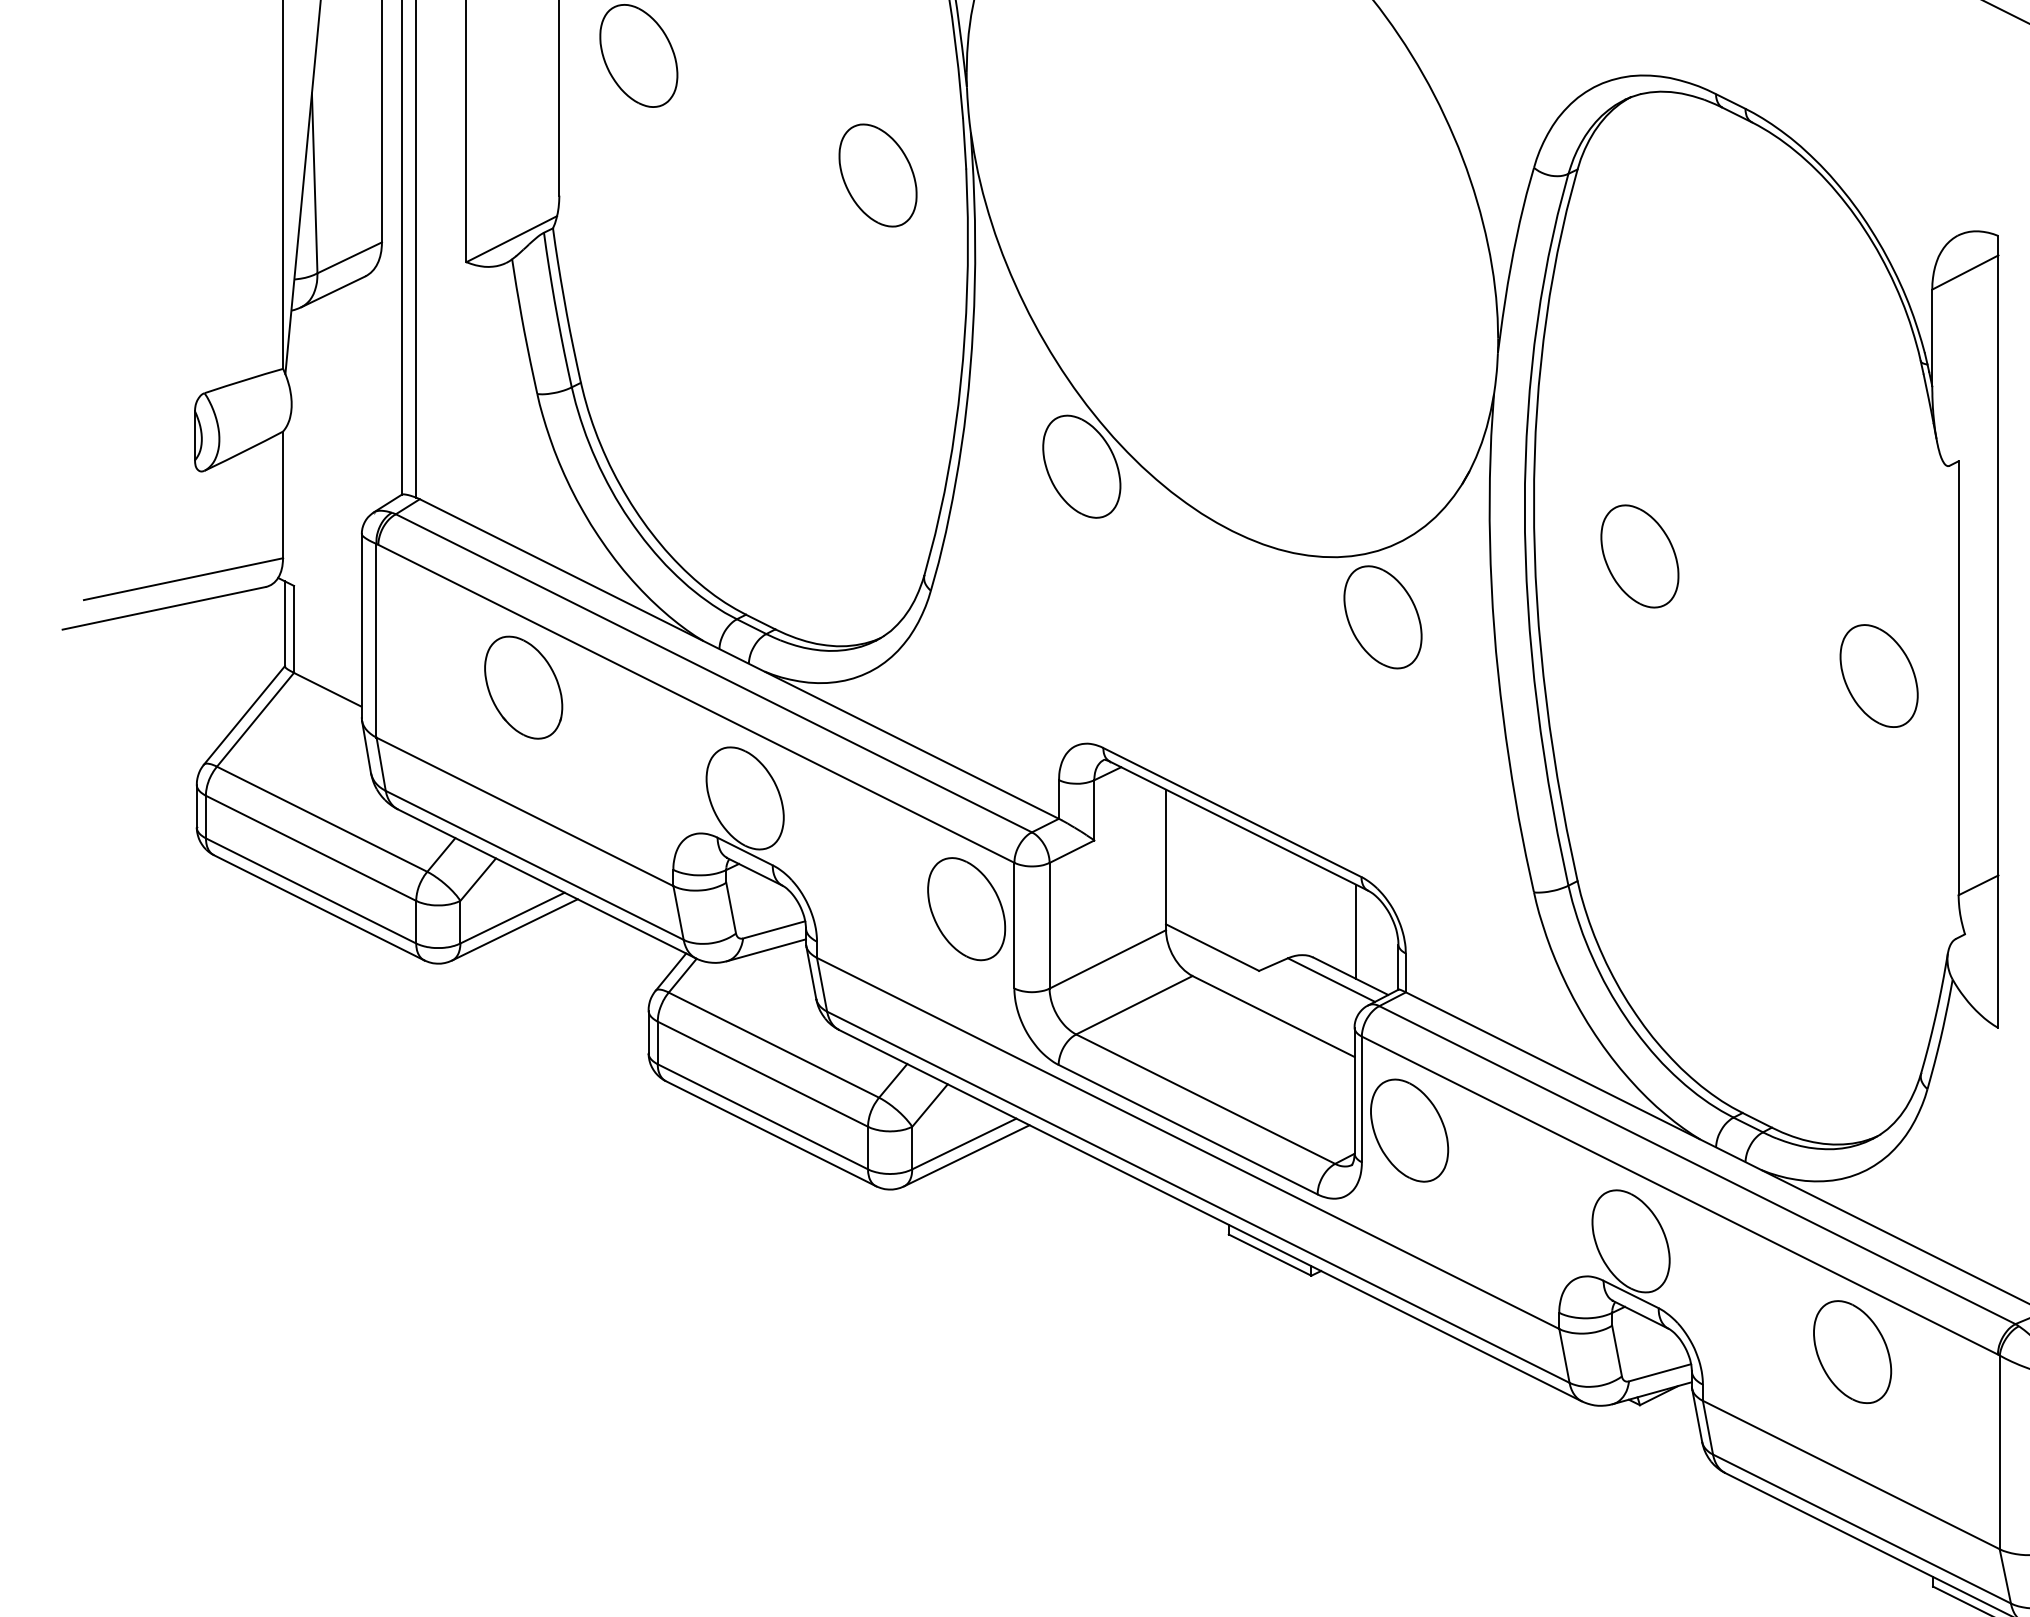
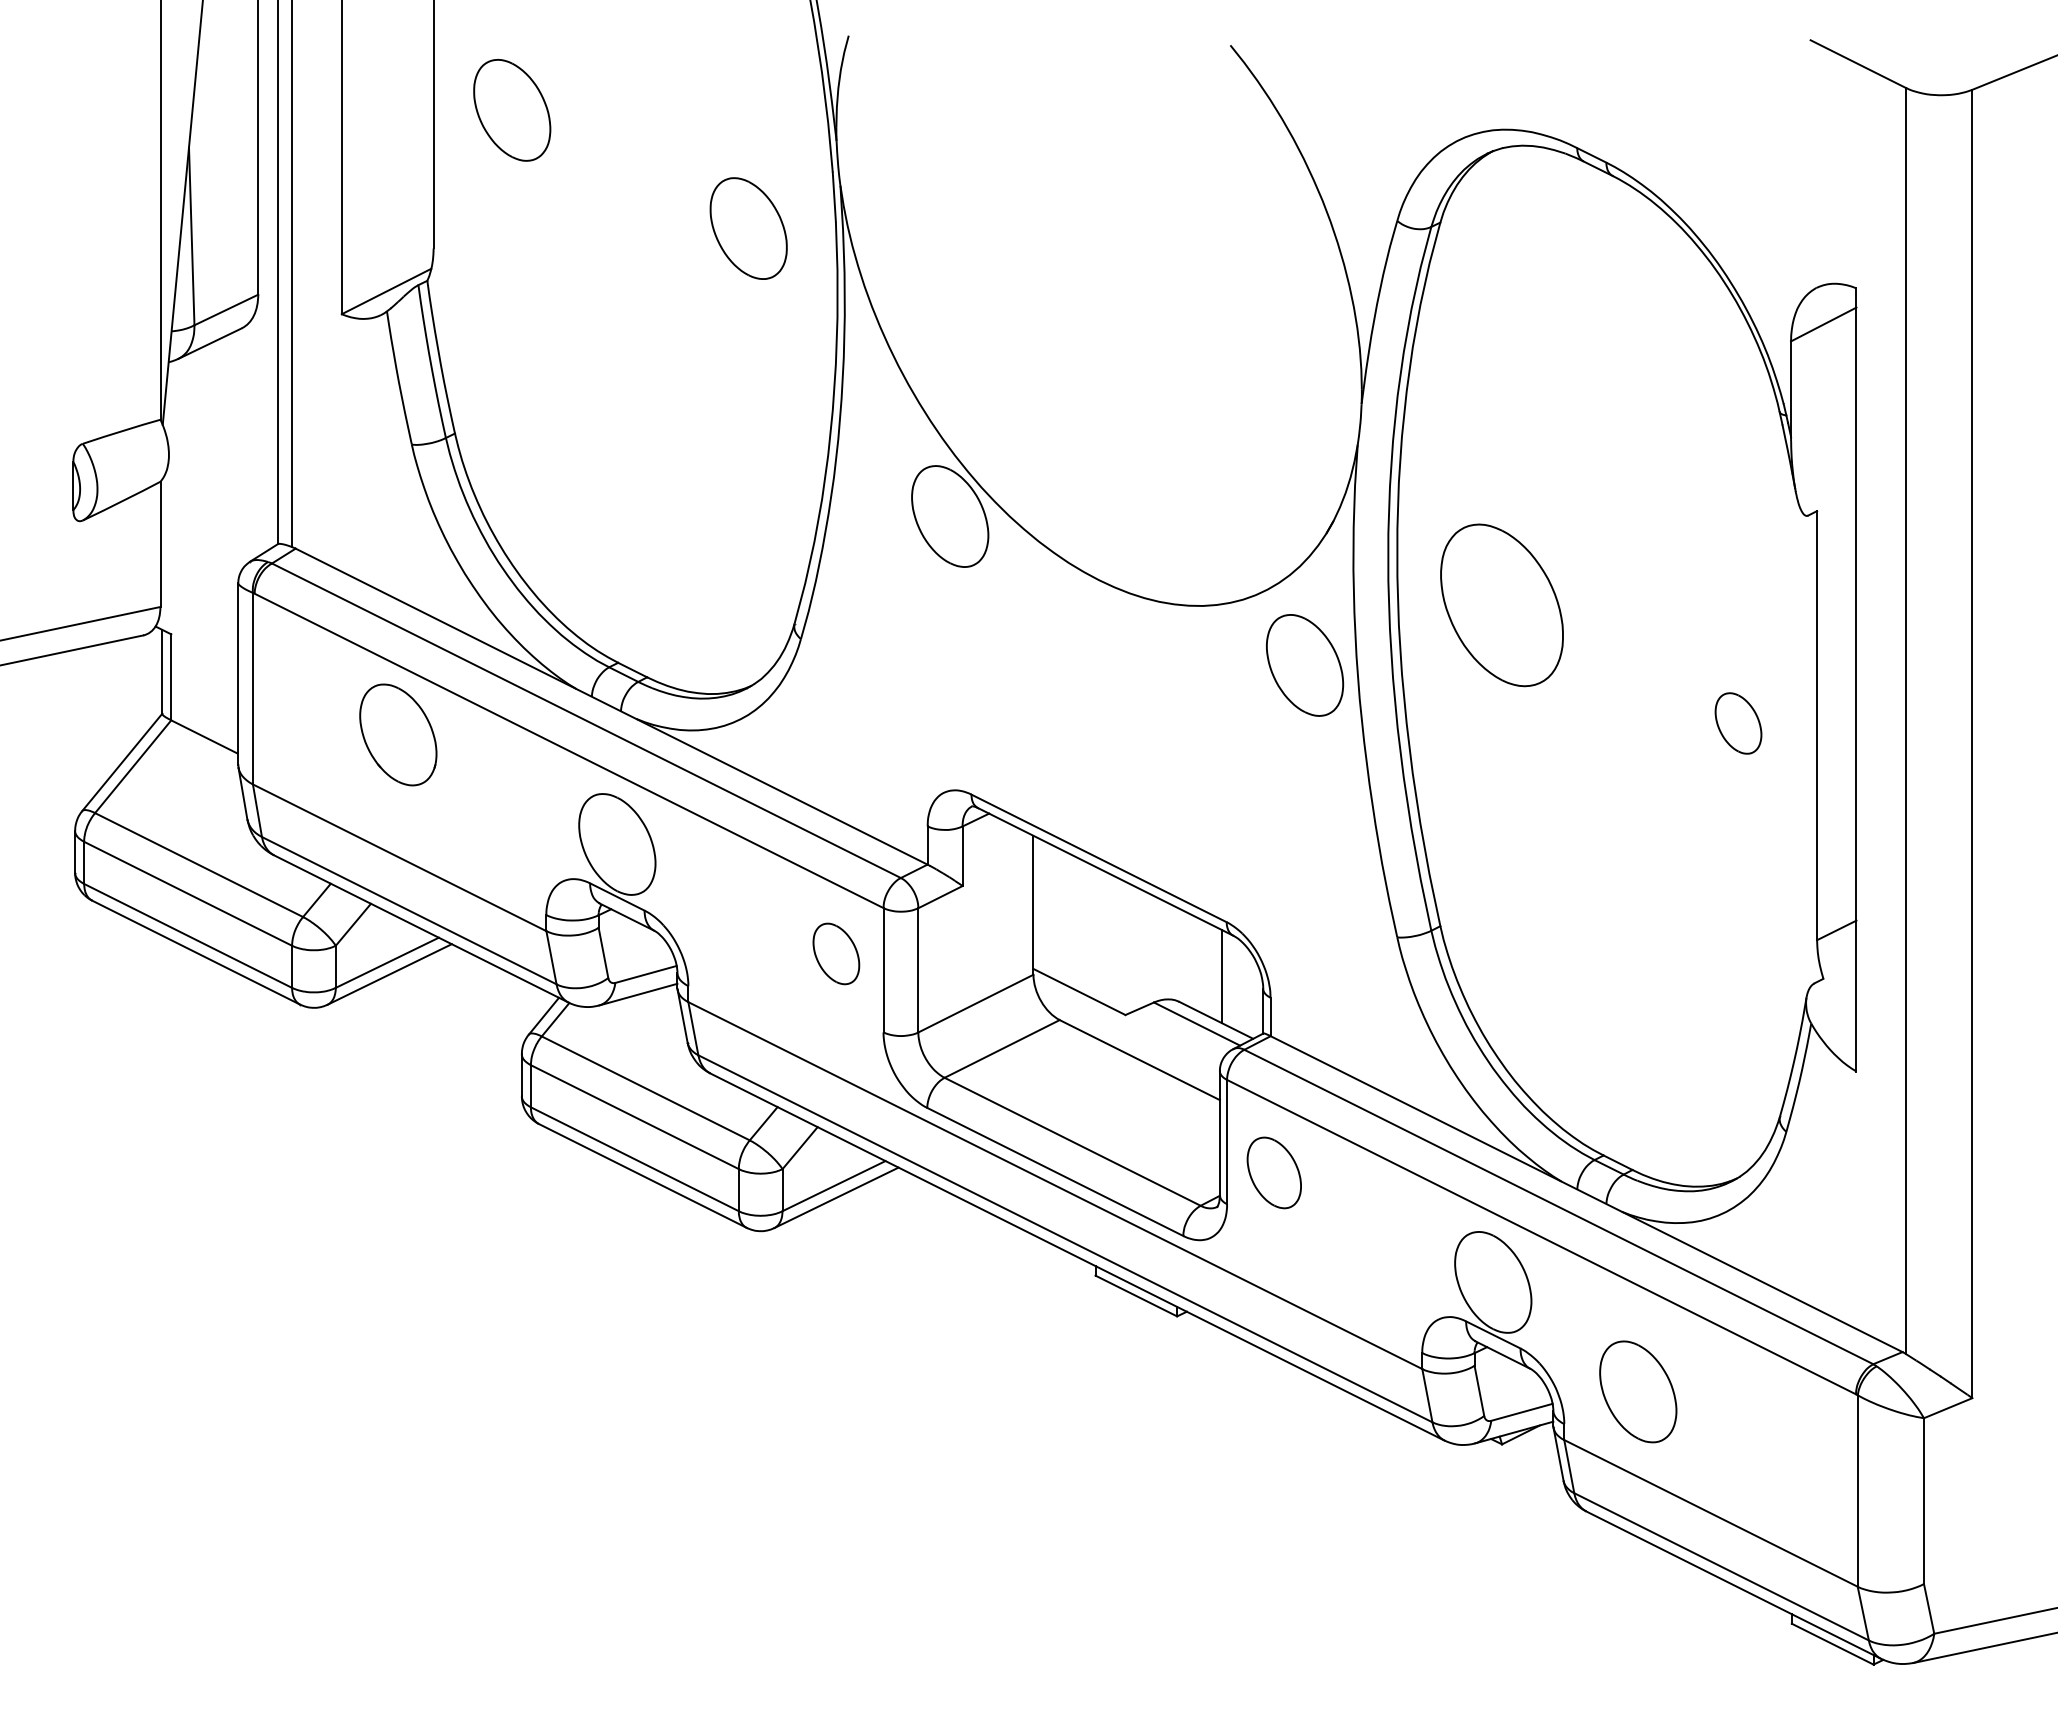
part: (1639, 555) -> (1501, 604), size x1.6
part: (1383, 617) -> (1305, 665), moved
part: (1879, 676) -> (1738, 723), size x0.6
part: (966, 908) -> (836, 953), size x0.6
part: (1409, 1130) -> (1274, 1172), size x0.7
part: (1852, 1351) -> (1638, 1391), moved

